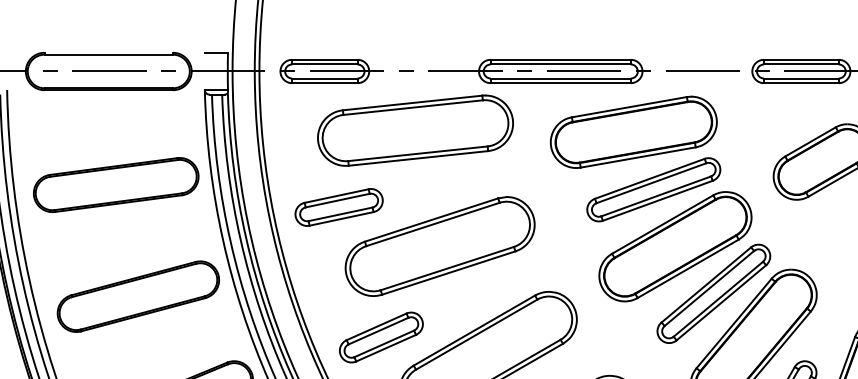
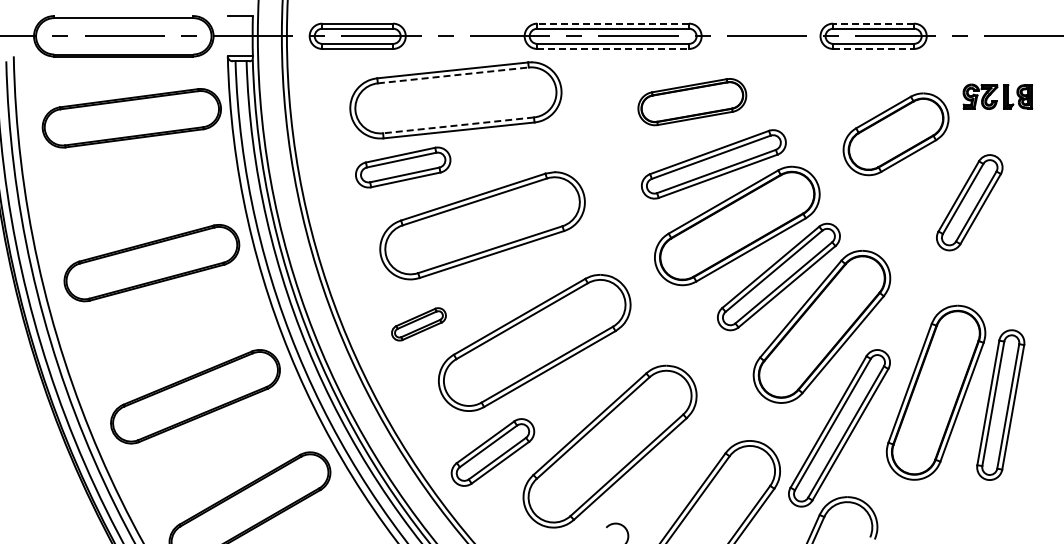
line: (561, 59) -> (613, 23), solid -> dashed
line: (801, 59) -> (873, 23), solid -> dashed
line: (561, 82) -> (613, 48), solid -> dashed
line: (802, 82) -> (874, 48), solid -> dashed
line: (413, 107) -> (453, 75), solid -> dashed
part: (634, 131) -> (692, 101), size x0.6
line: (417, 153) -> (458, 125), solid -> dashed
part: (115, 185) -> (131, 118), moved
part: (339, 207) -> (403, 167), moved
part: (138, 297) -> (151, 263), moved
part: (380, 337) -> (418, 324), size x0.6

